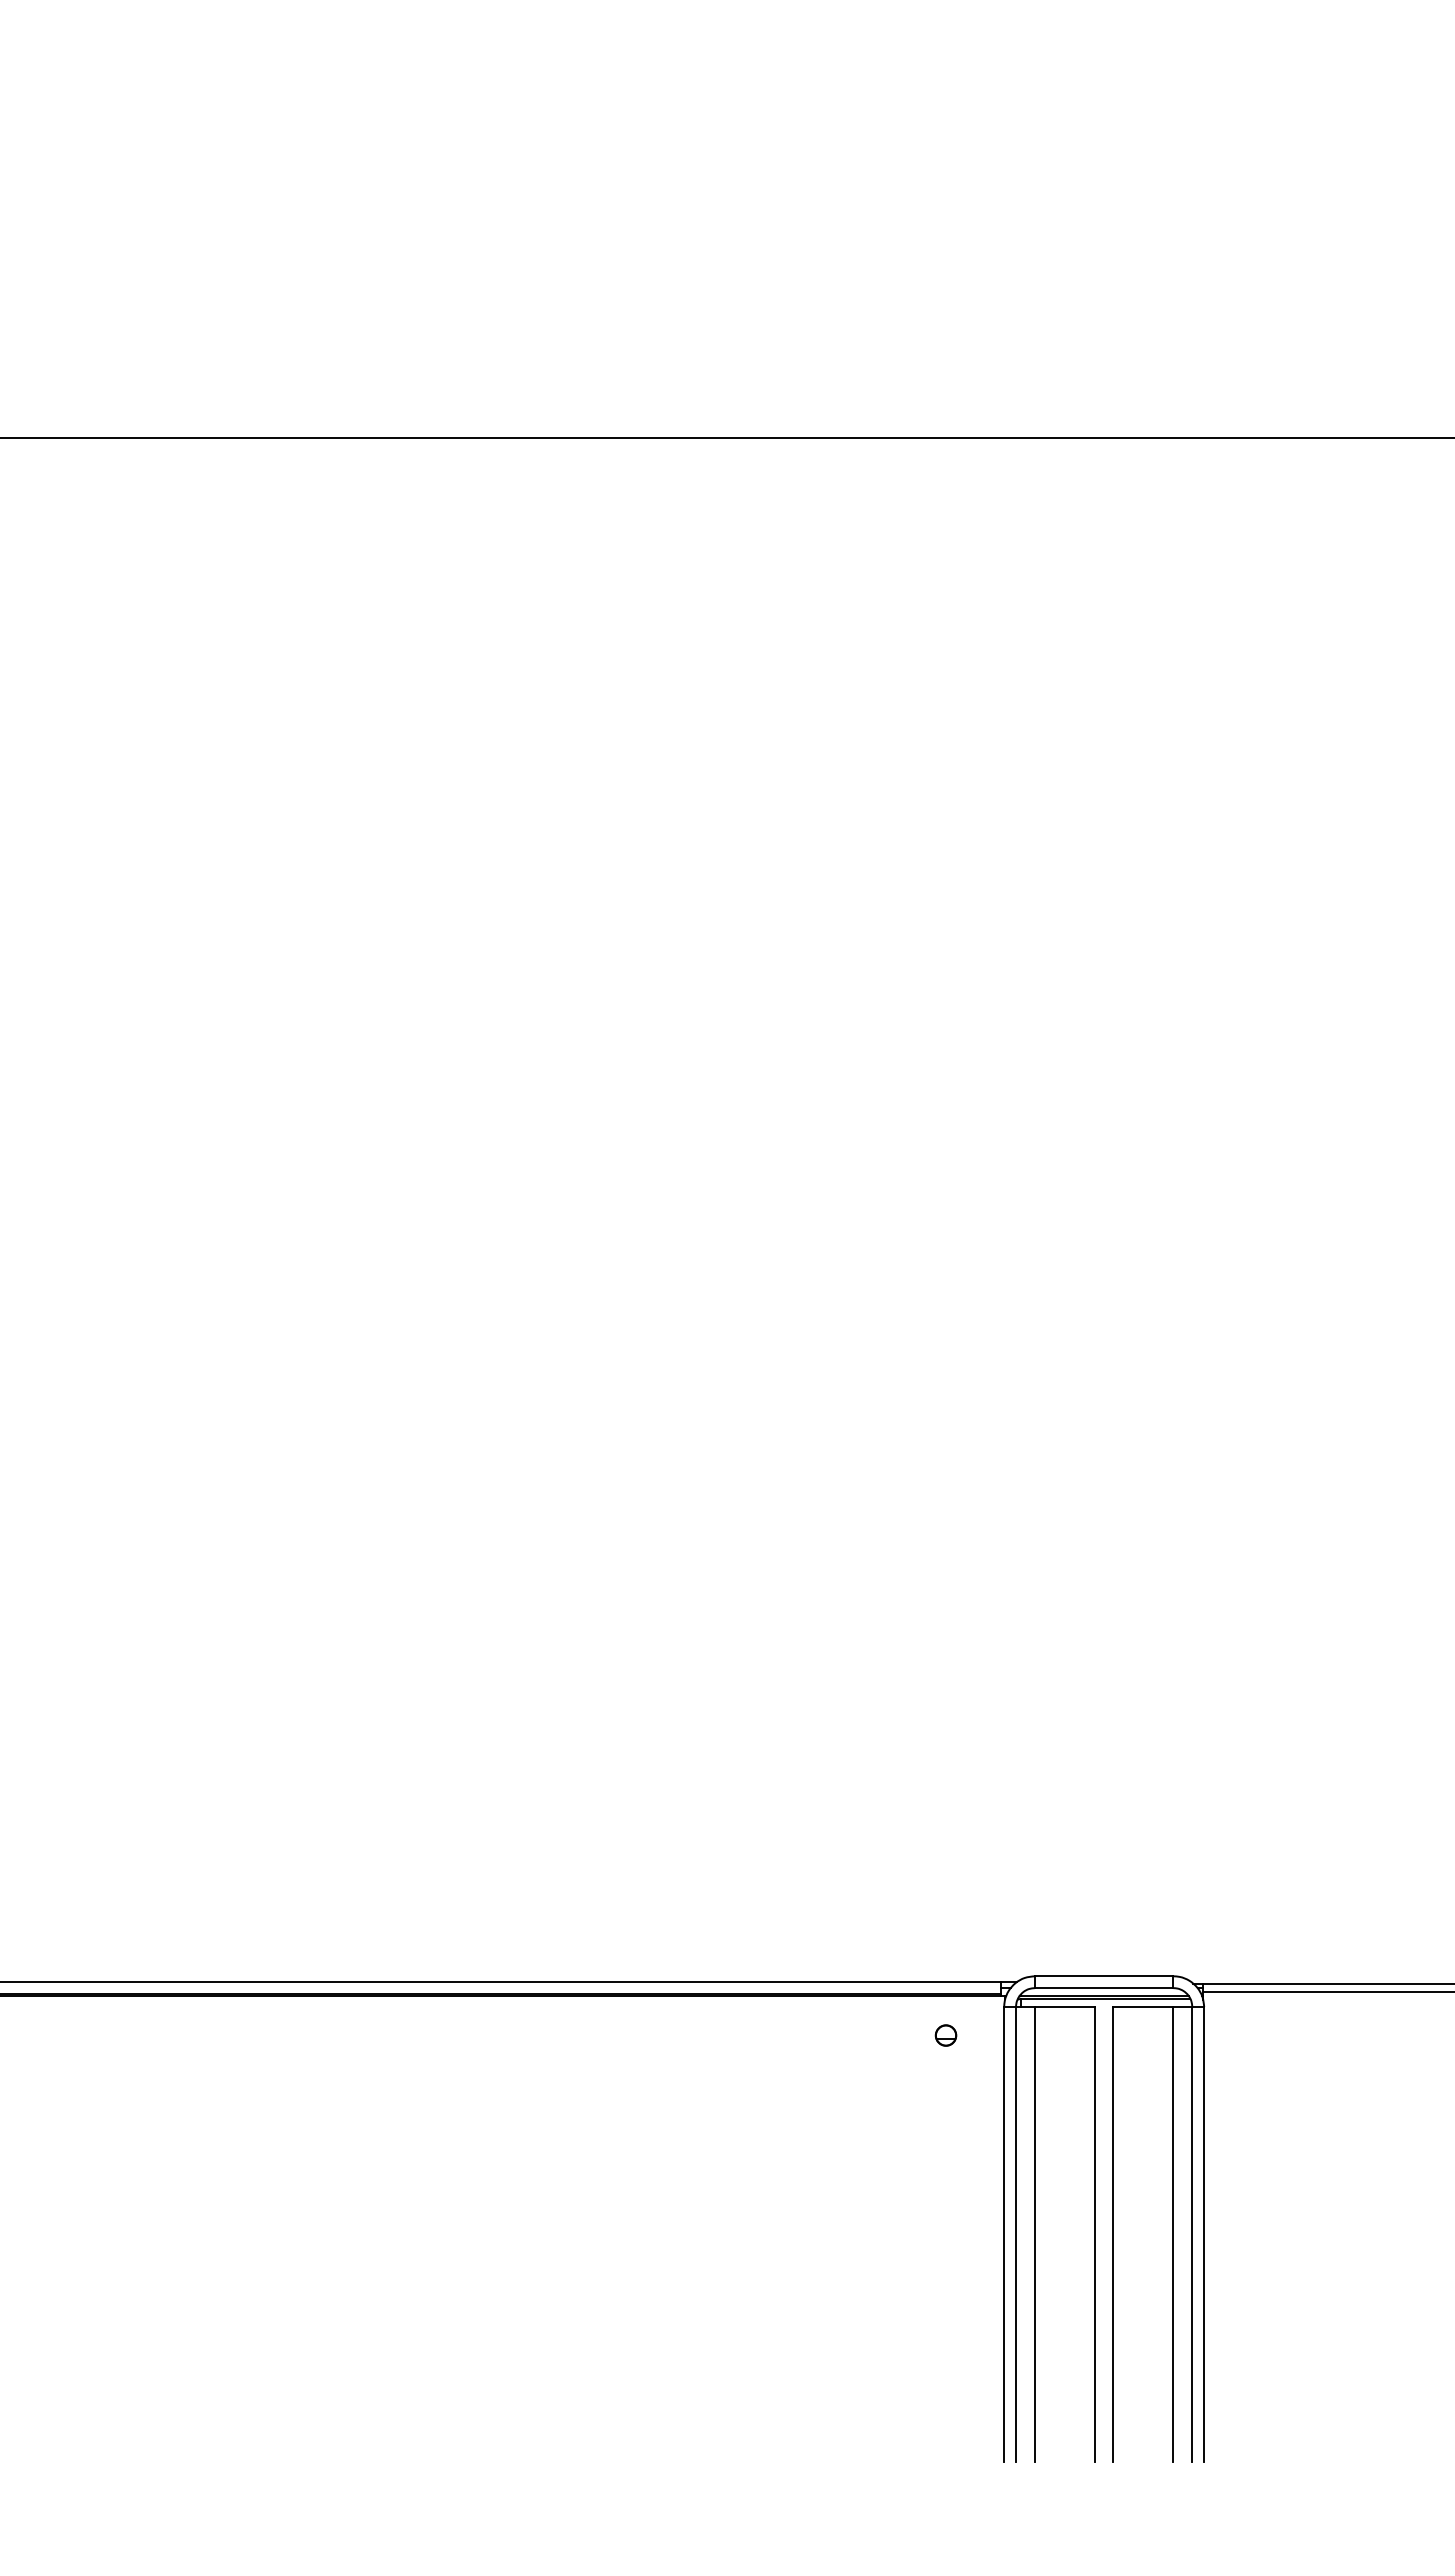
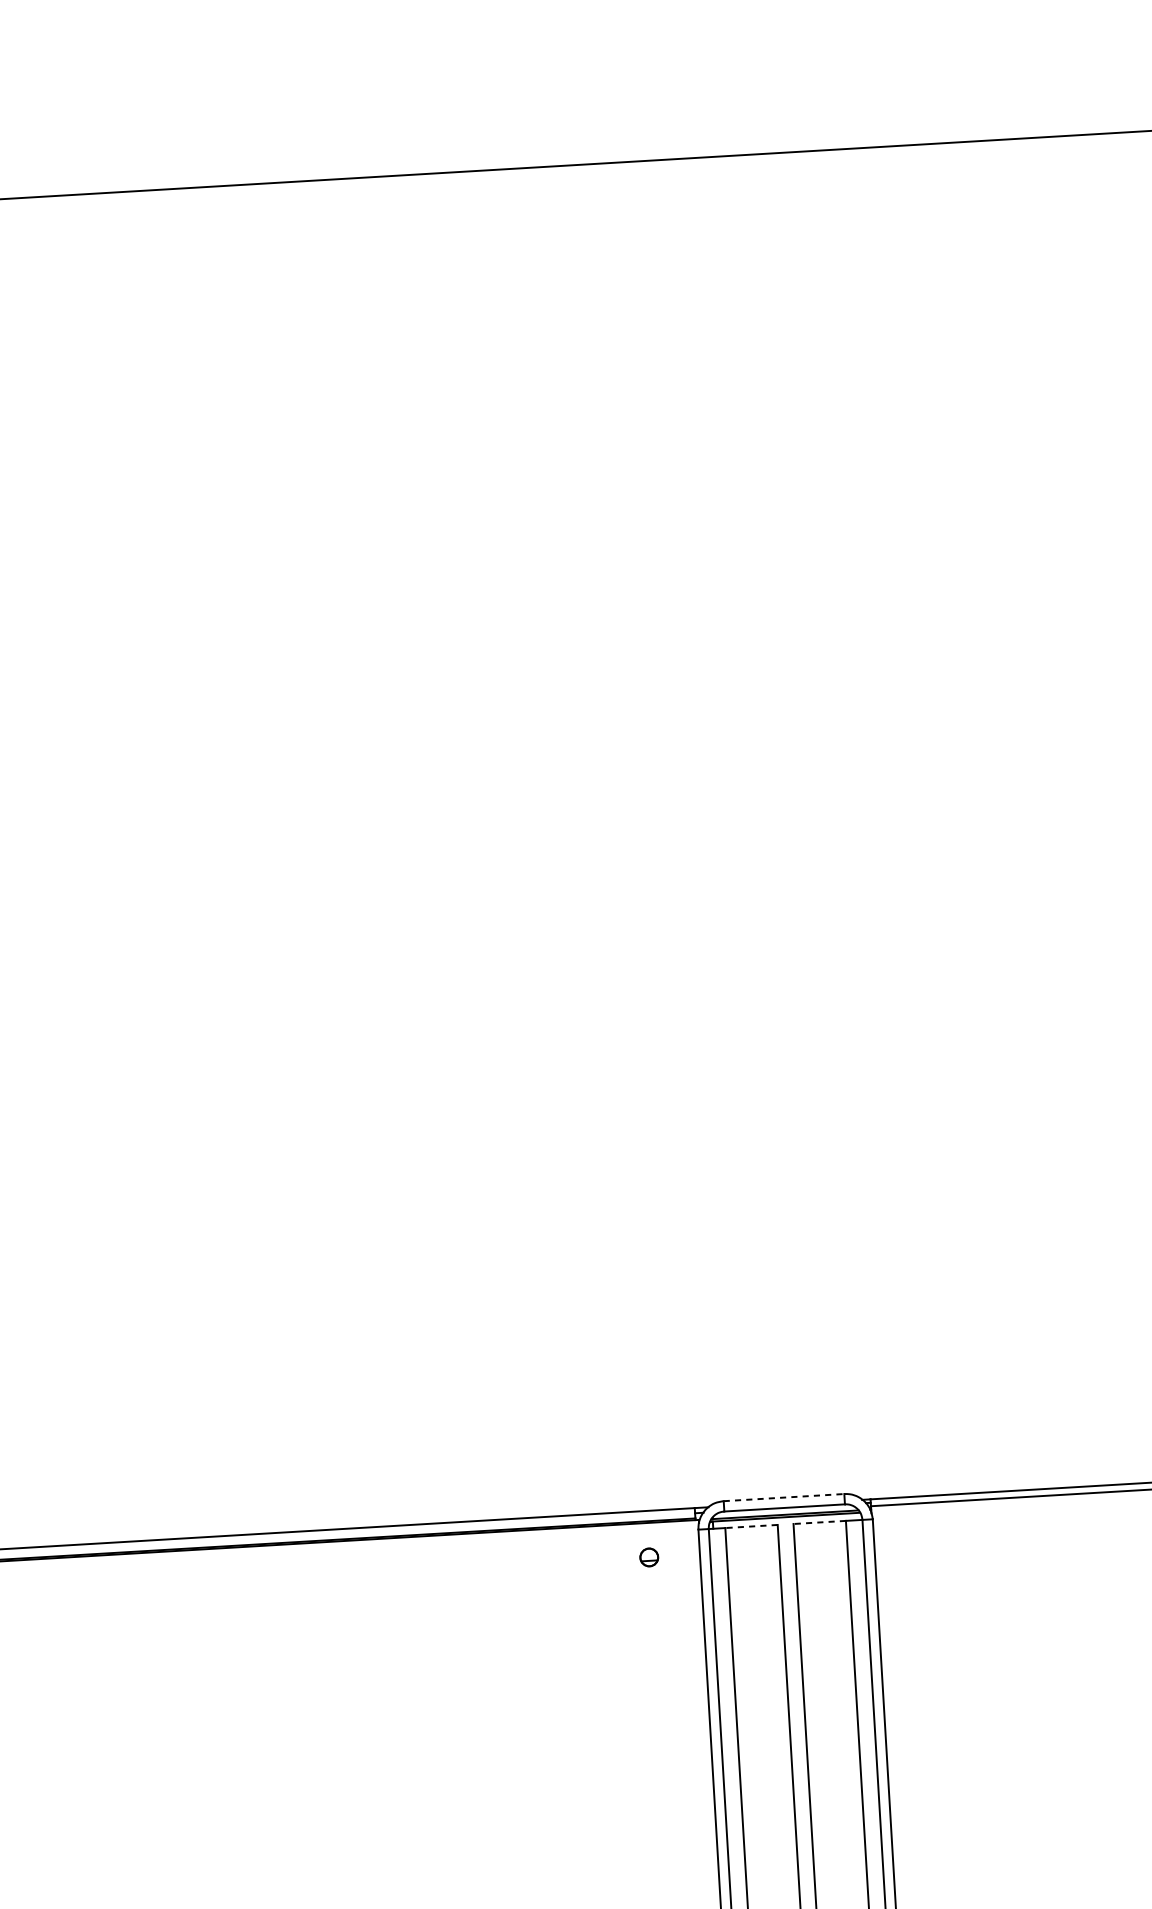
line: (1104, 1976) -> (784, 1497), solid -> dashed
line: (1064, 2007) -> (751, 1526), solid -> dashed
line: (1142, 2007) -> (819, 1522), solid -> dashed

